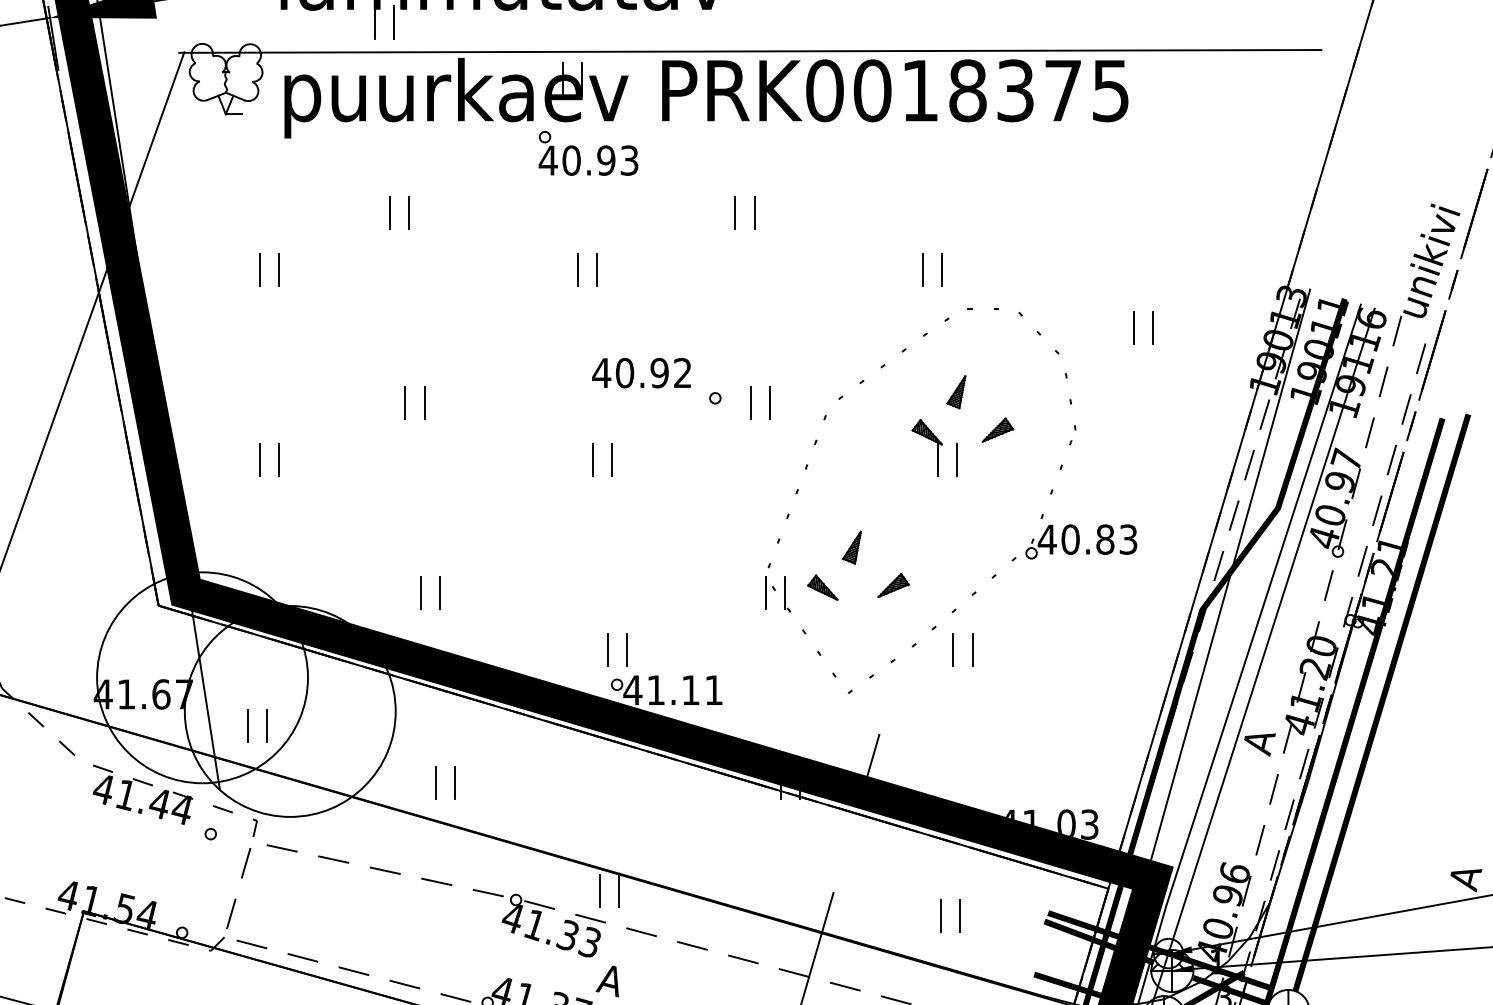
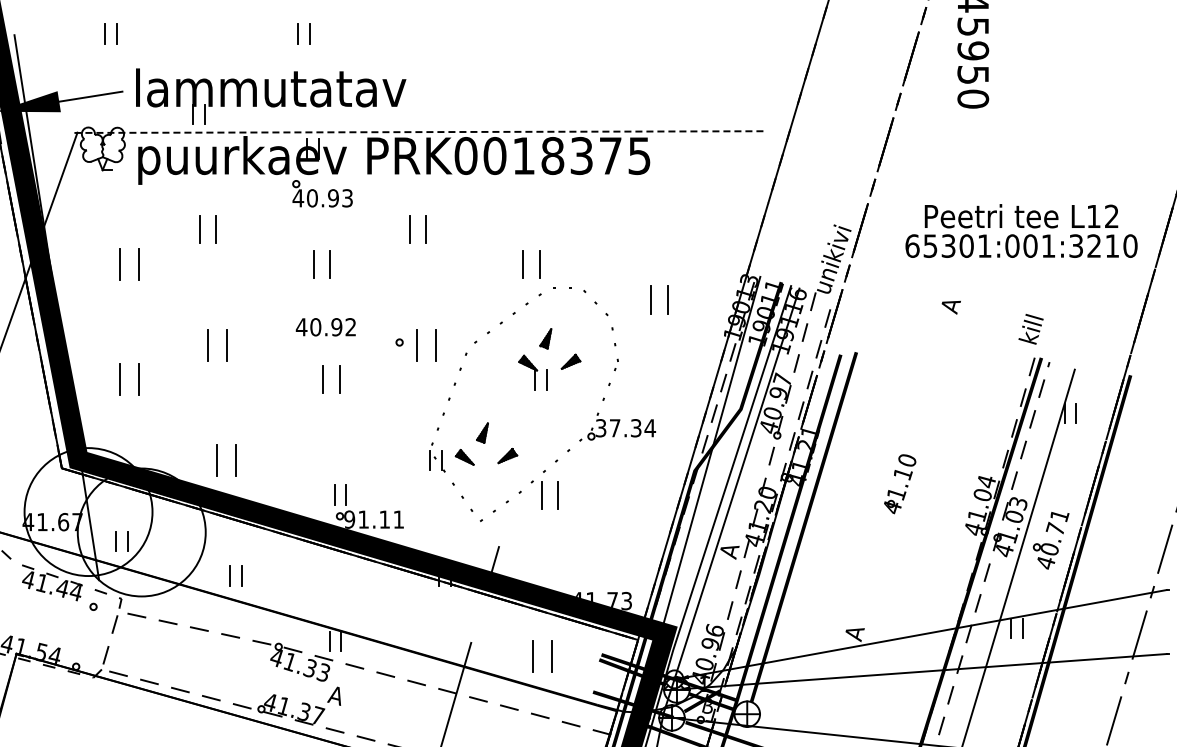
line: (751, 52) -> (421, 132), solid -> dashed
part: (398, 211) -> (207, 229), size x1.4
part: (744, 211) -> (417, 229), size x1.4
part: (268, 269) -> (128, 264), size x1.6
part: (586, 269) -> (321, 264), size x1.4
part: (932, 269) -> (531, 264), size x1.4
part: (1142, 327) -> (658, 299), size x1.4
text: (640, 373) -> (325, 327), moved
part: (415, 401) -> (217, 344), size x1.6
part: (759, 401) -> (426, 344), size x1.6
part: (268, 459) -> (128, 379), size x1.6
part: (601, 459) -> (330, 379), size x1.4
text: (1087, 540) -> (625, 428), 40.83 -> 37.34
part: (429, 592) -> (226, 460), size x1.6
part: (962, 648) -> (549, 494), size x1.4
text: (632, 690) -> (349, 519), 41.11 -> 91.11
text: (1066, 823) -> (612, 600), 41.03 -> 41.73
part: (950, 915) -> (542, 656), size x1.6

